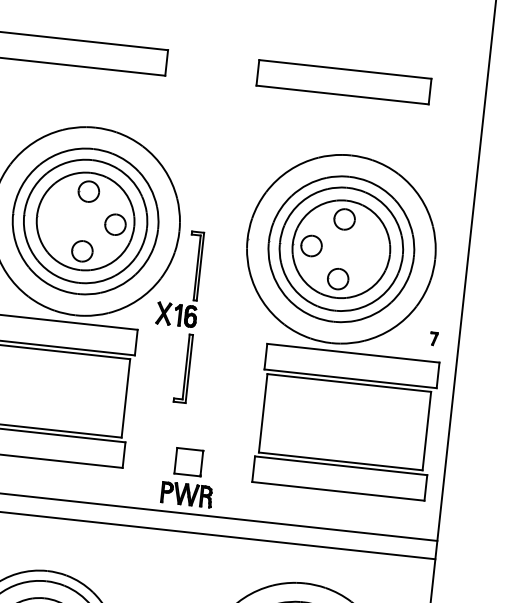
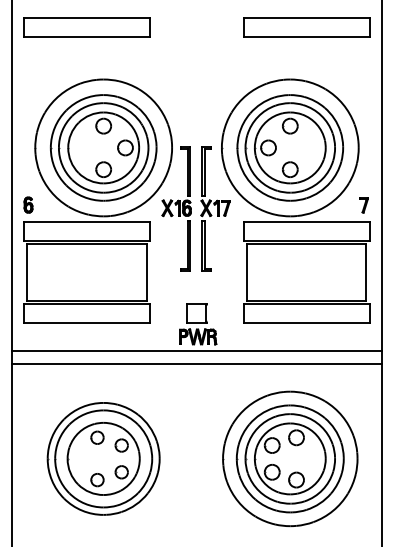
part: (343, 82) -> (306, 27), moved
part: (229, 321) -> (215, 208), added
part: (433, 339) -> (363, 205), size x1.67

